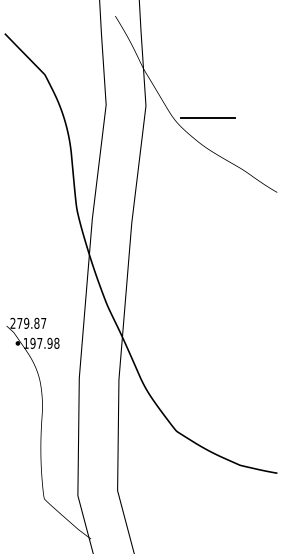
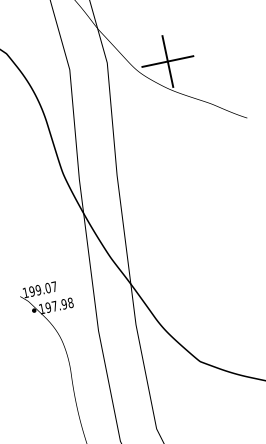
line: (208, 117) -> (168, 61), added
text: (24, 322) -> (36, 289), 279.87 -> 199.07

